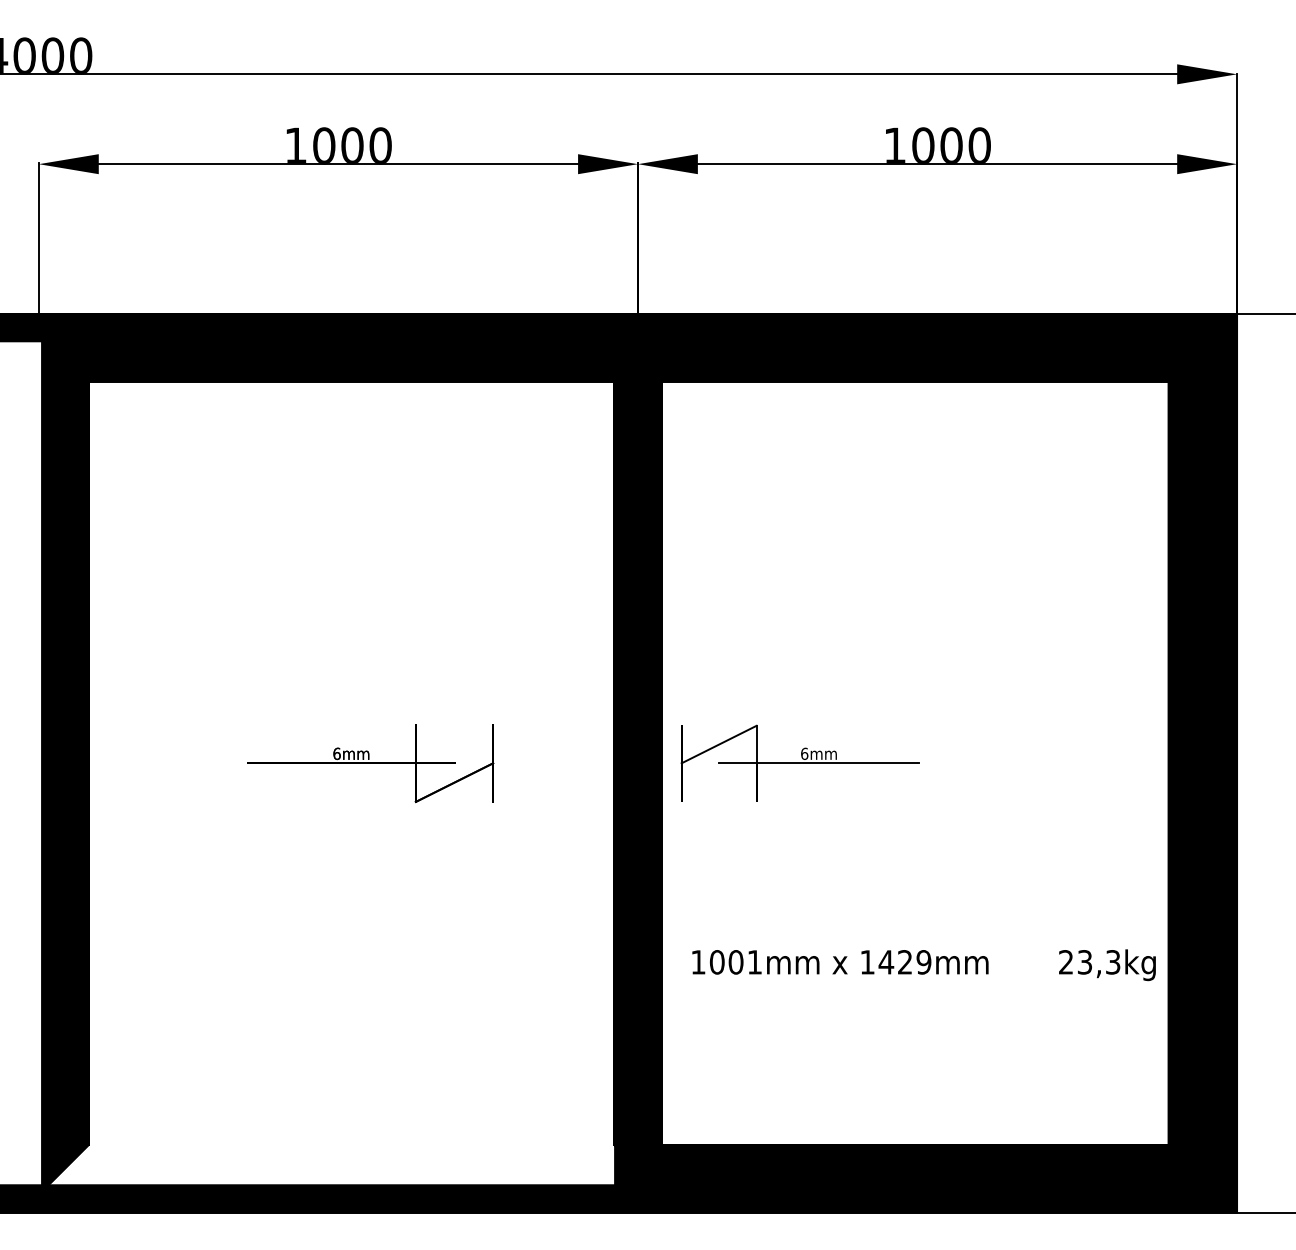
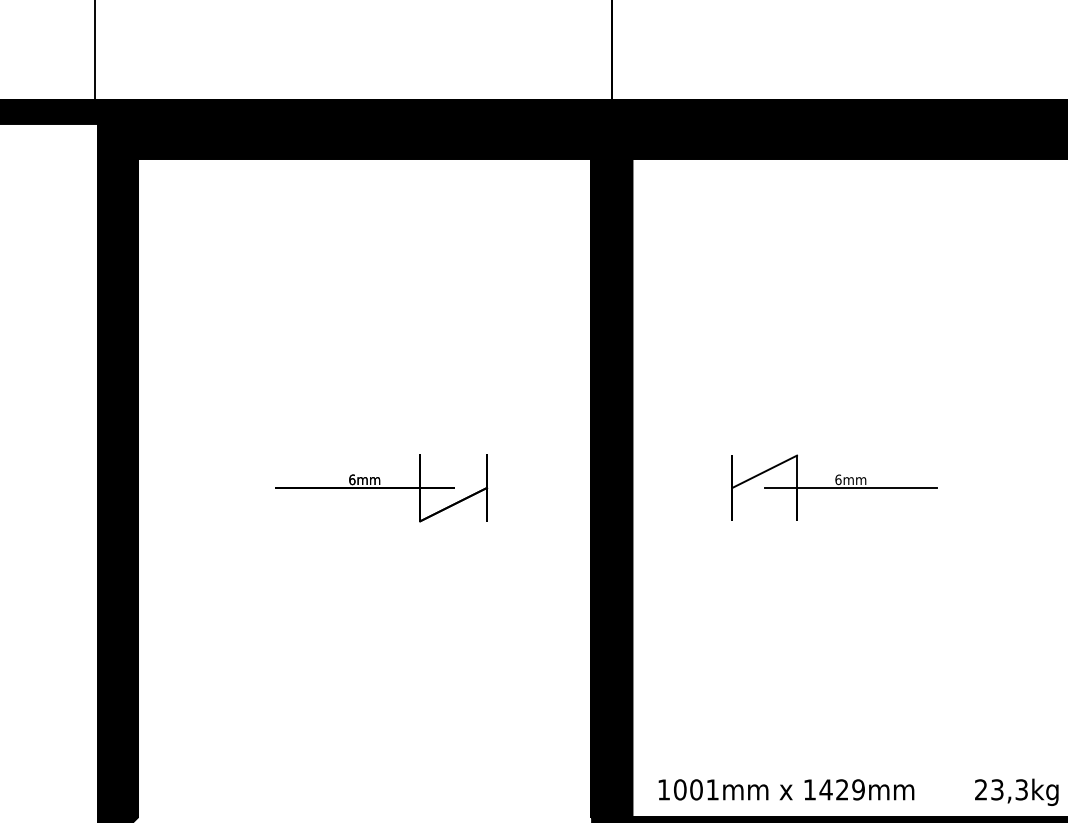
part: (799, 762) -> (833, 487), moved
text: (923, 965) -> (858, 792), moved

